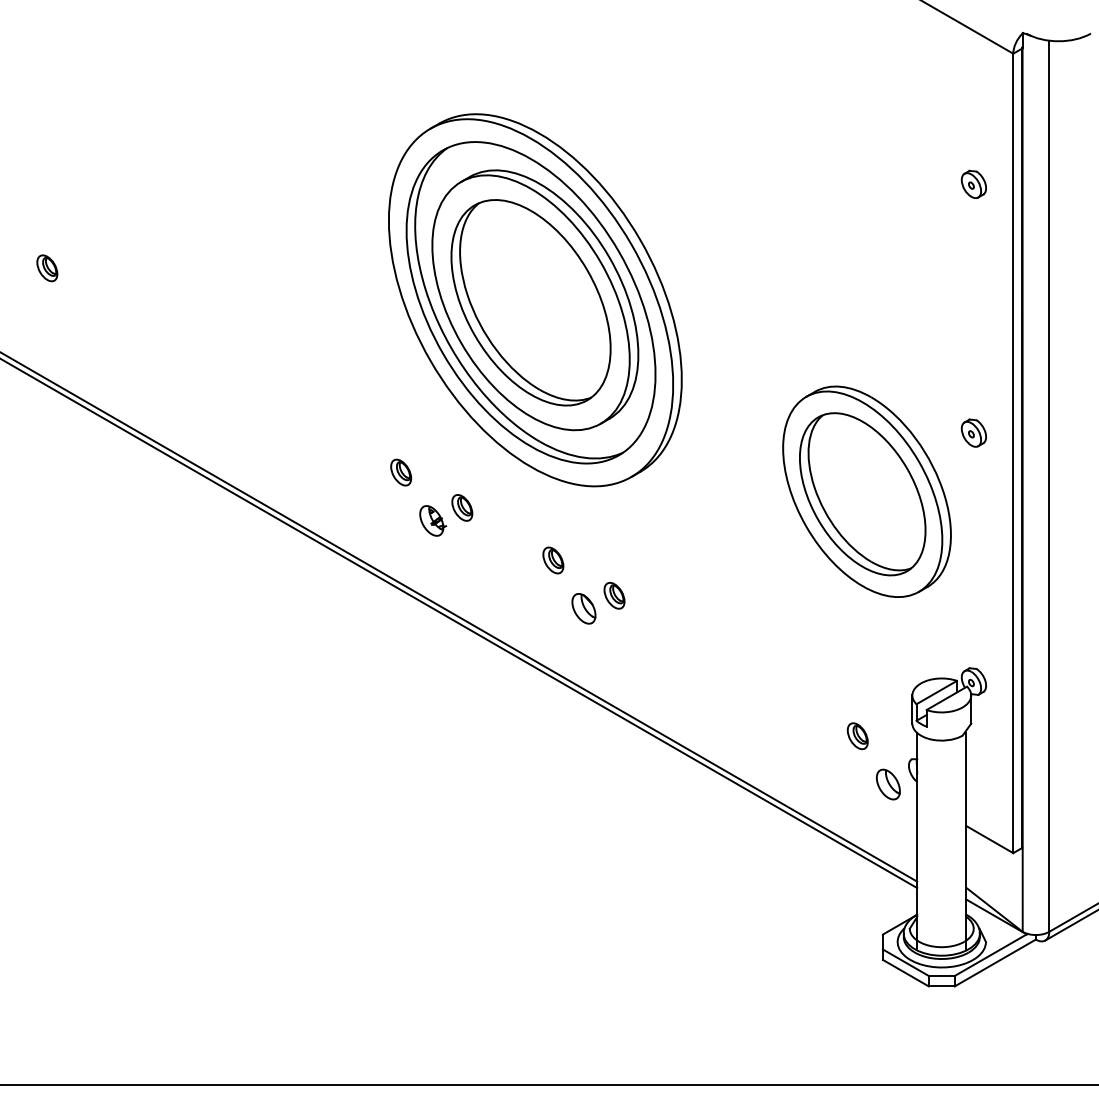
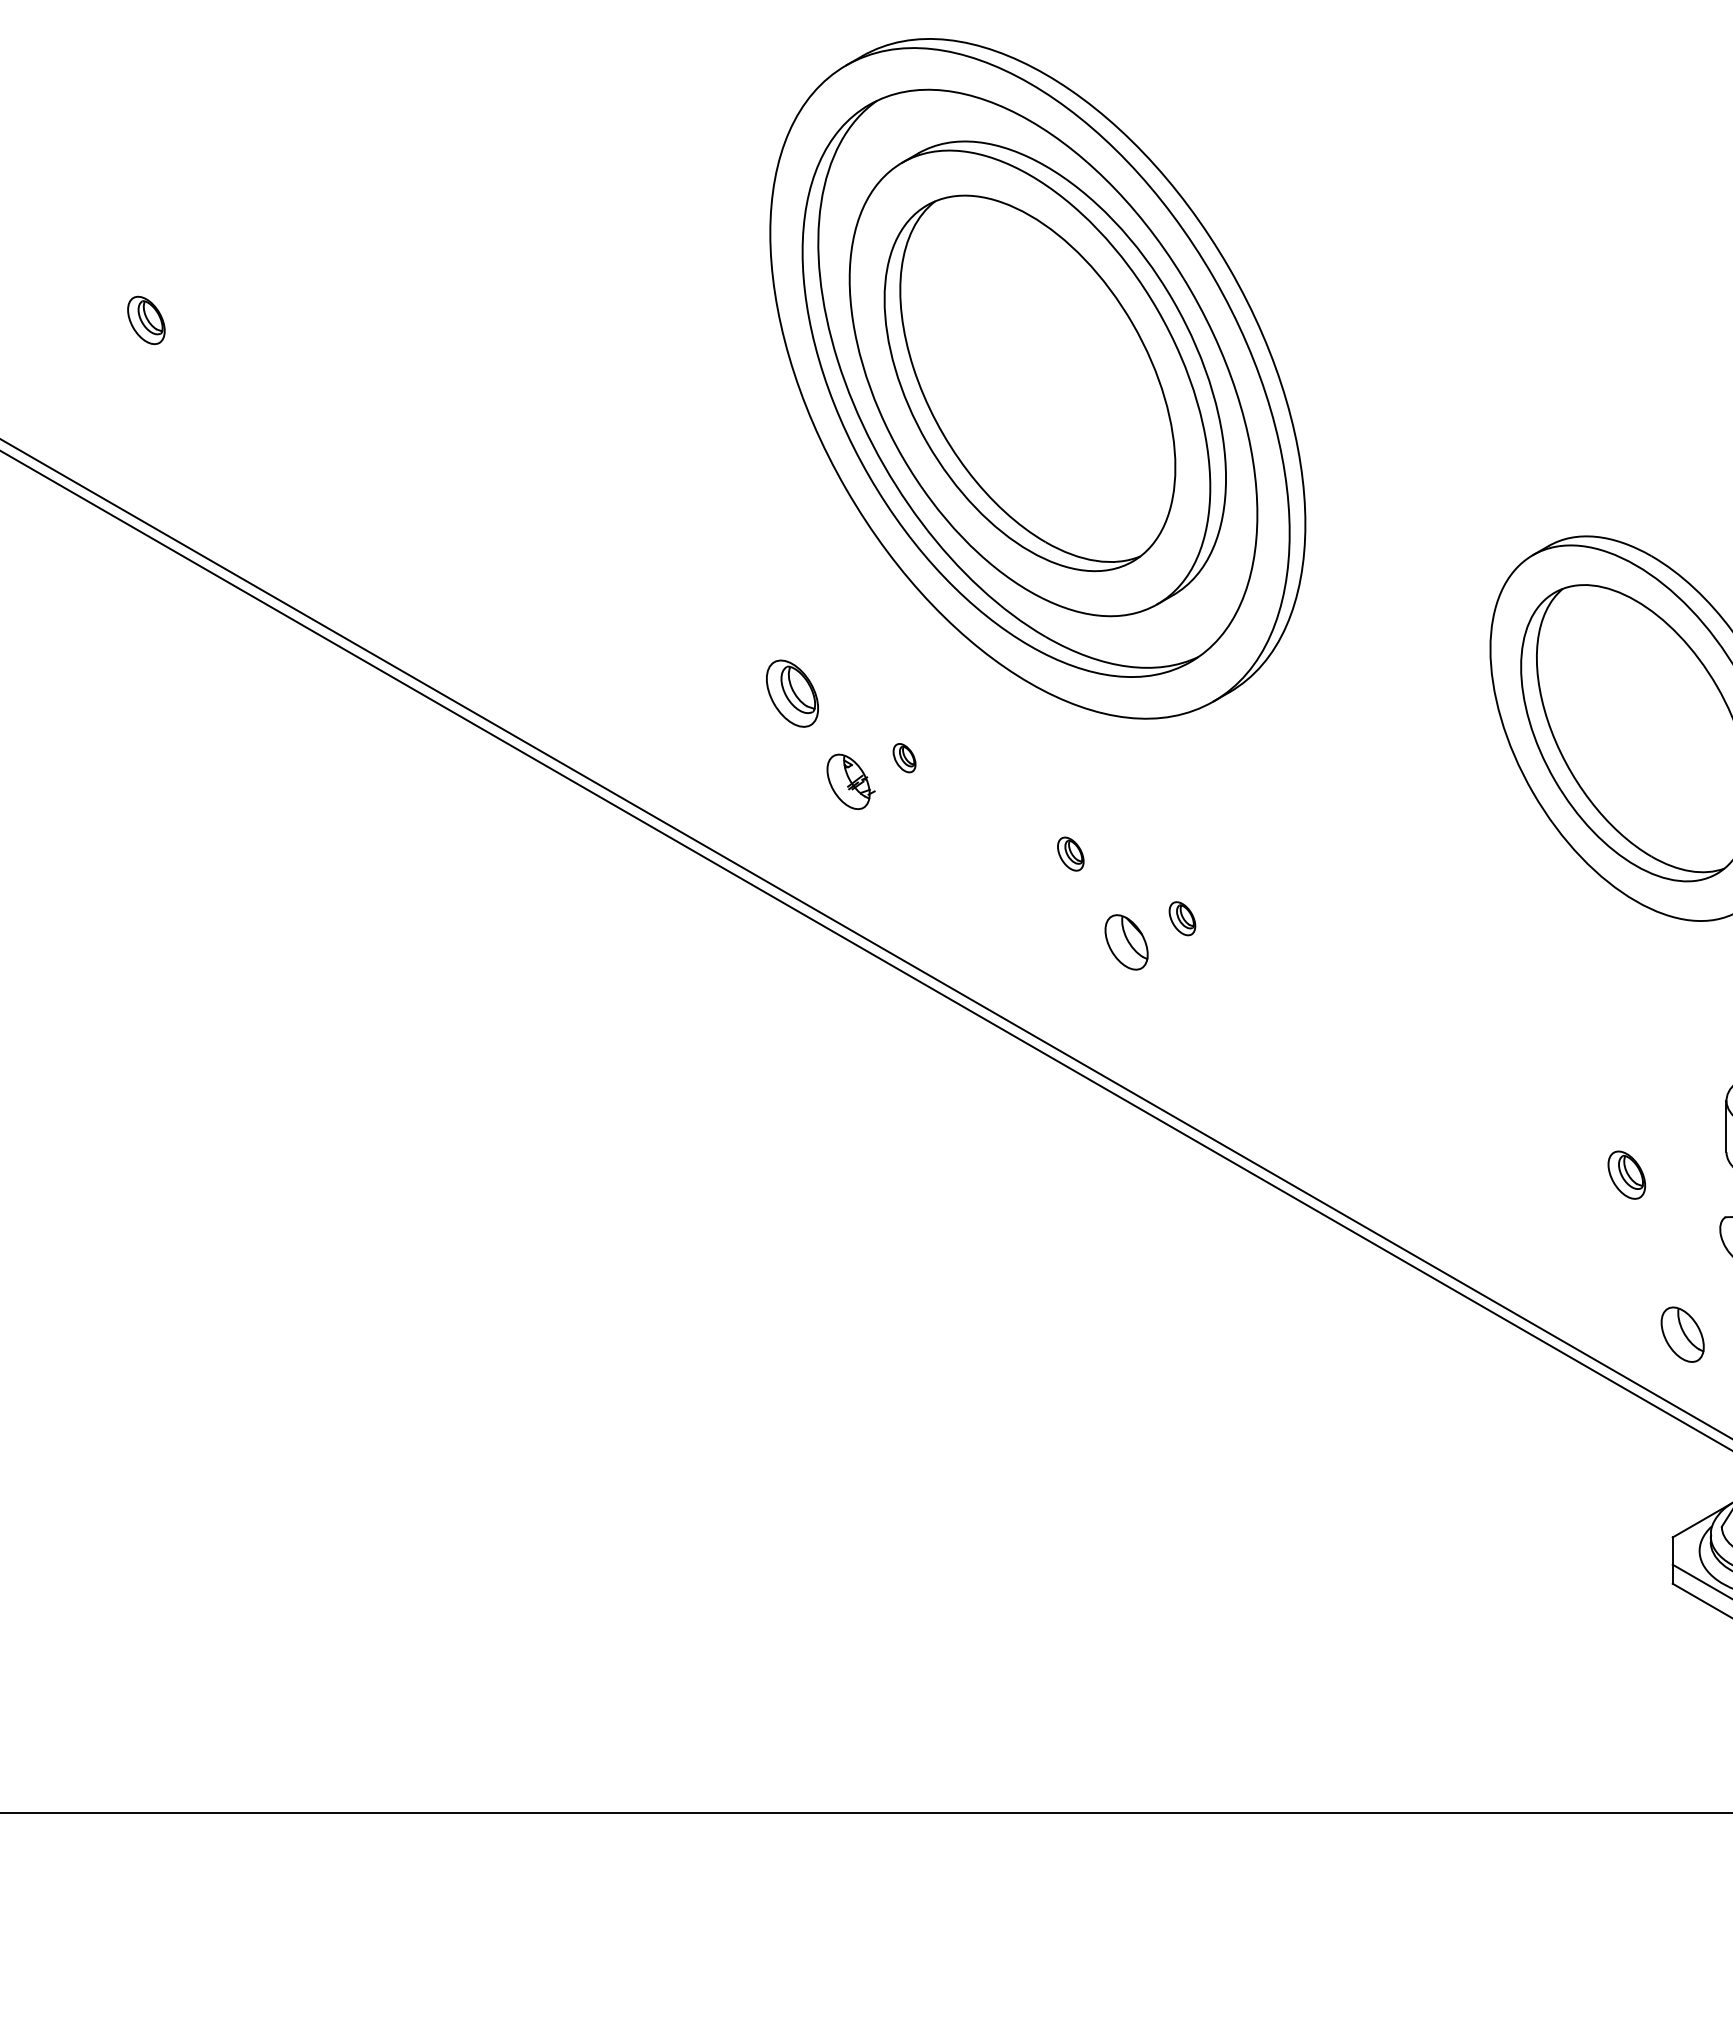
part: (401, 472) -> (793, 693), size x1.4
part: (462, 507) -> (904, 757), size x0.6
part: (553, 560) -> (1070, 854), size x0.7
part: (614, 595) -> (1182, 918), size x0.7
part: (888, 784) -> (1682, 1334), moved

